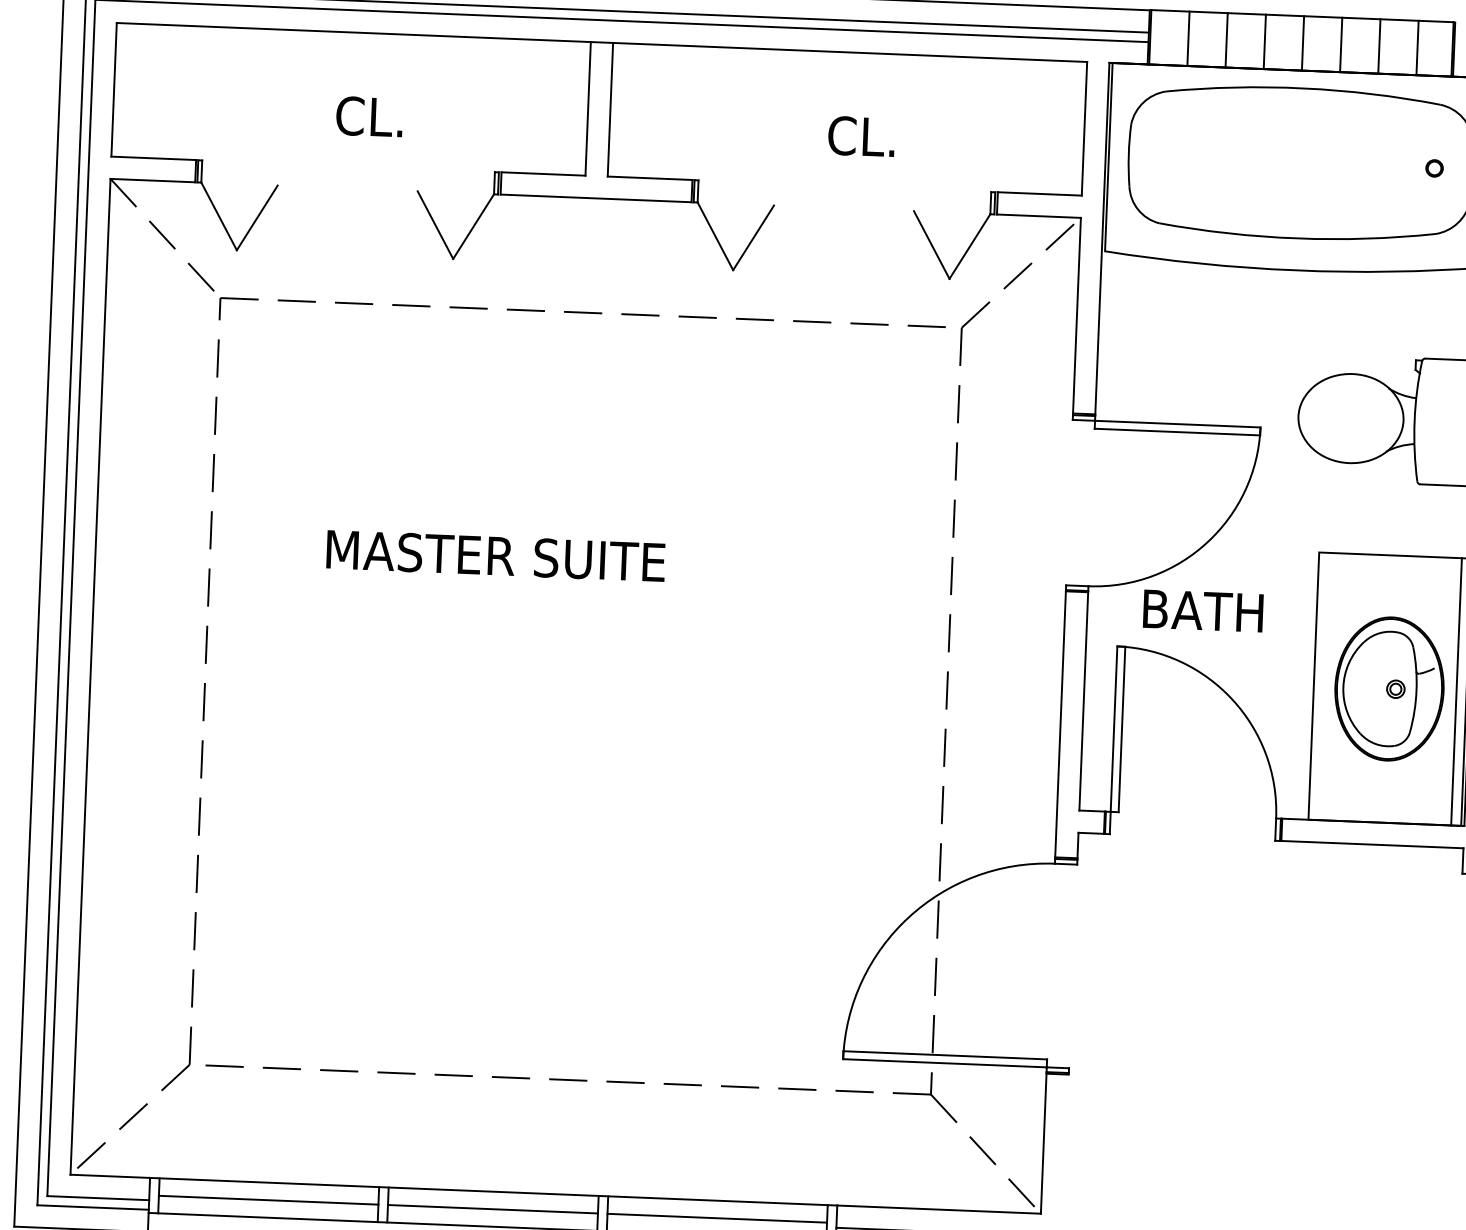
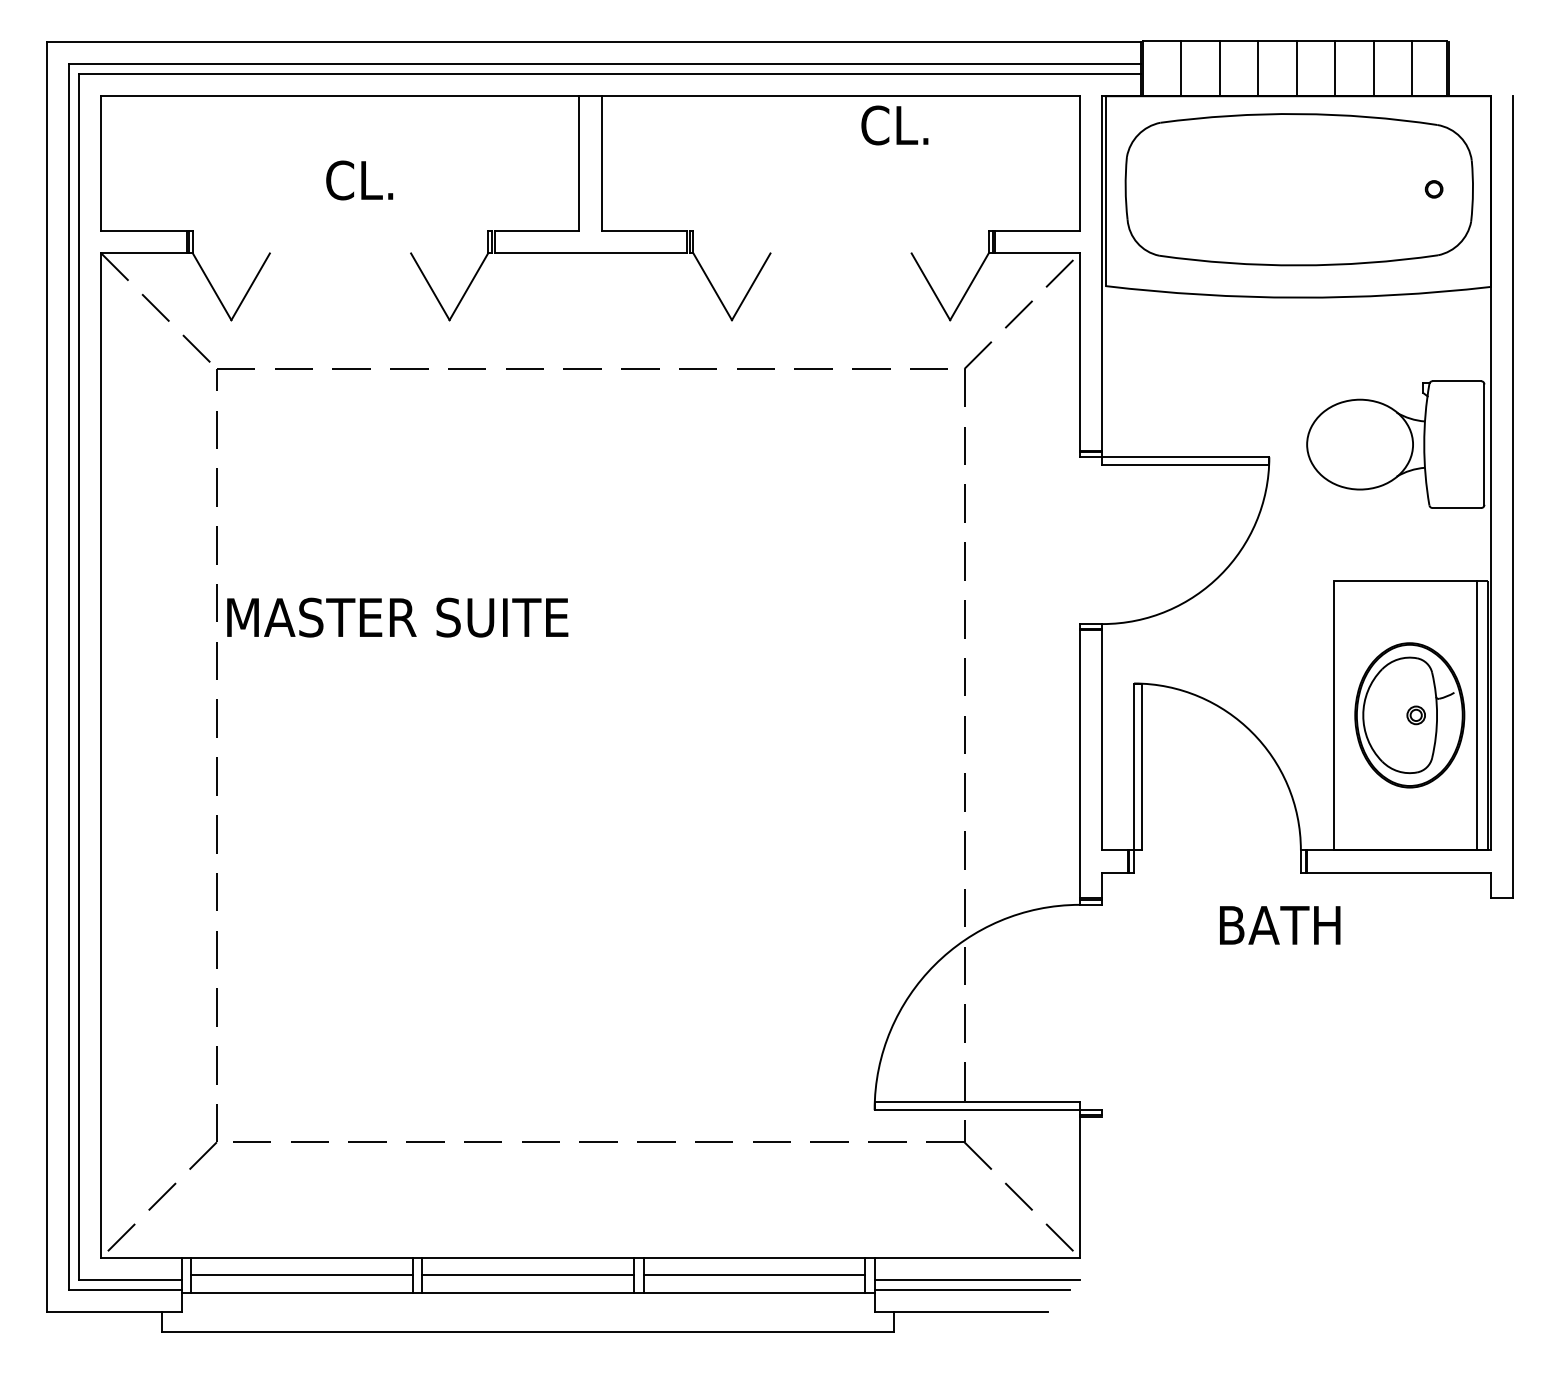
text: (861, 136) -> (894, 125), moved
text: (495, 555) -> (397, 617), moved
text: (1203, 611) -> (1280, 925), moved

